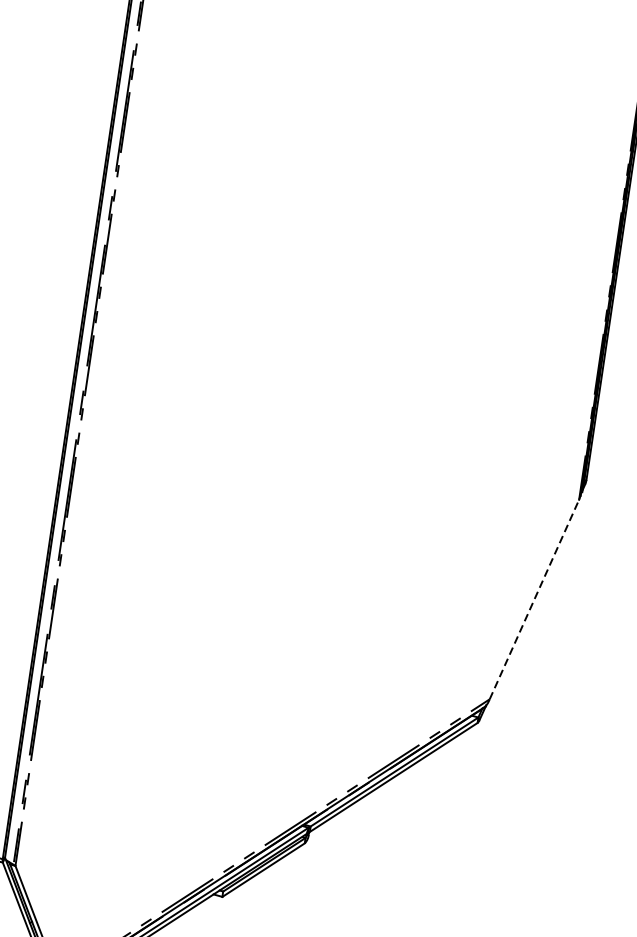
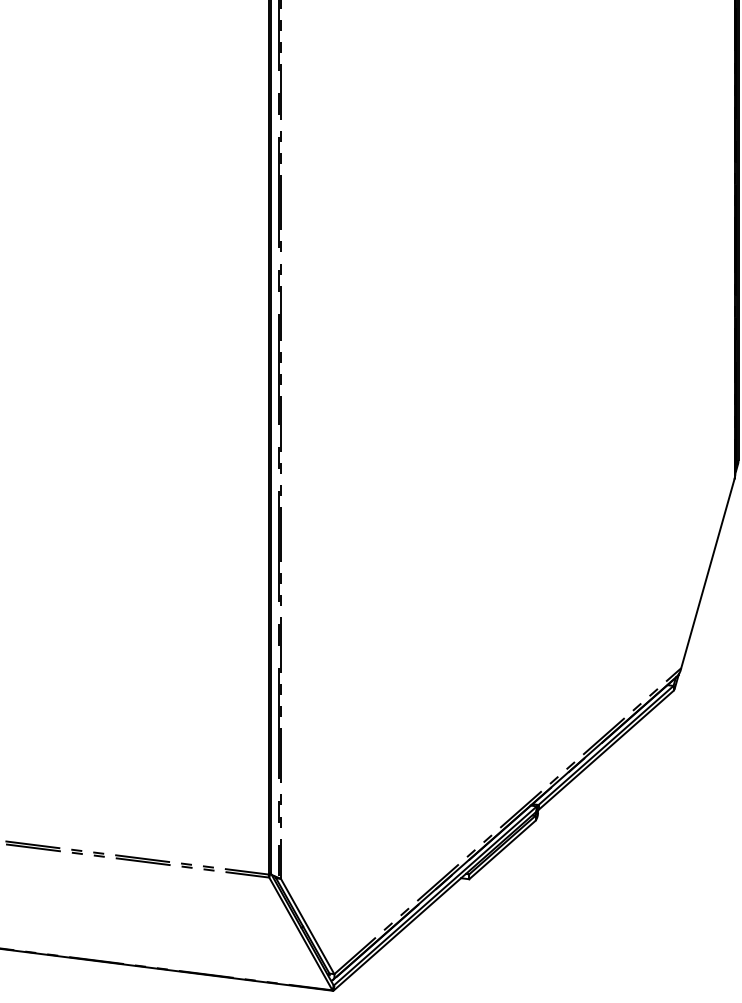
line: (535, 599) -> (708, 573), dashed -> solid

